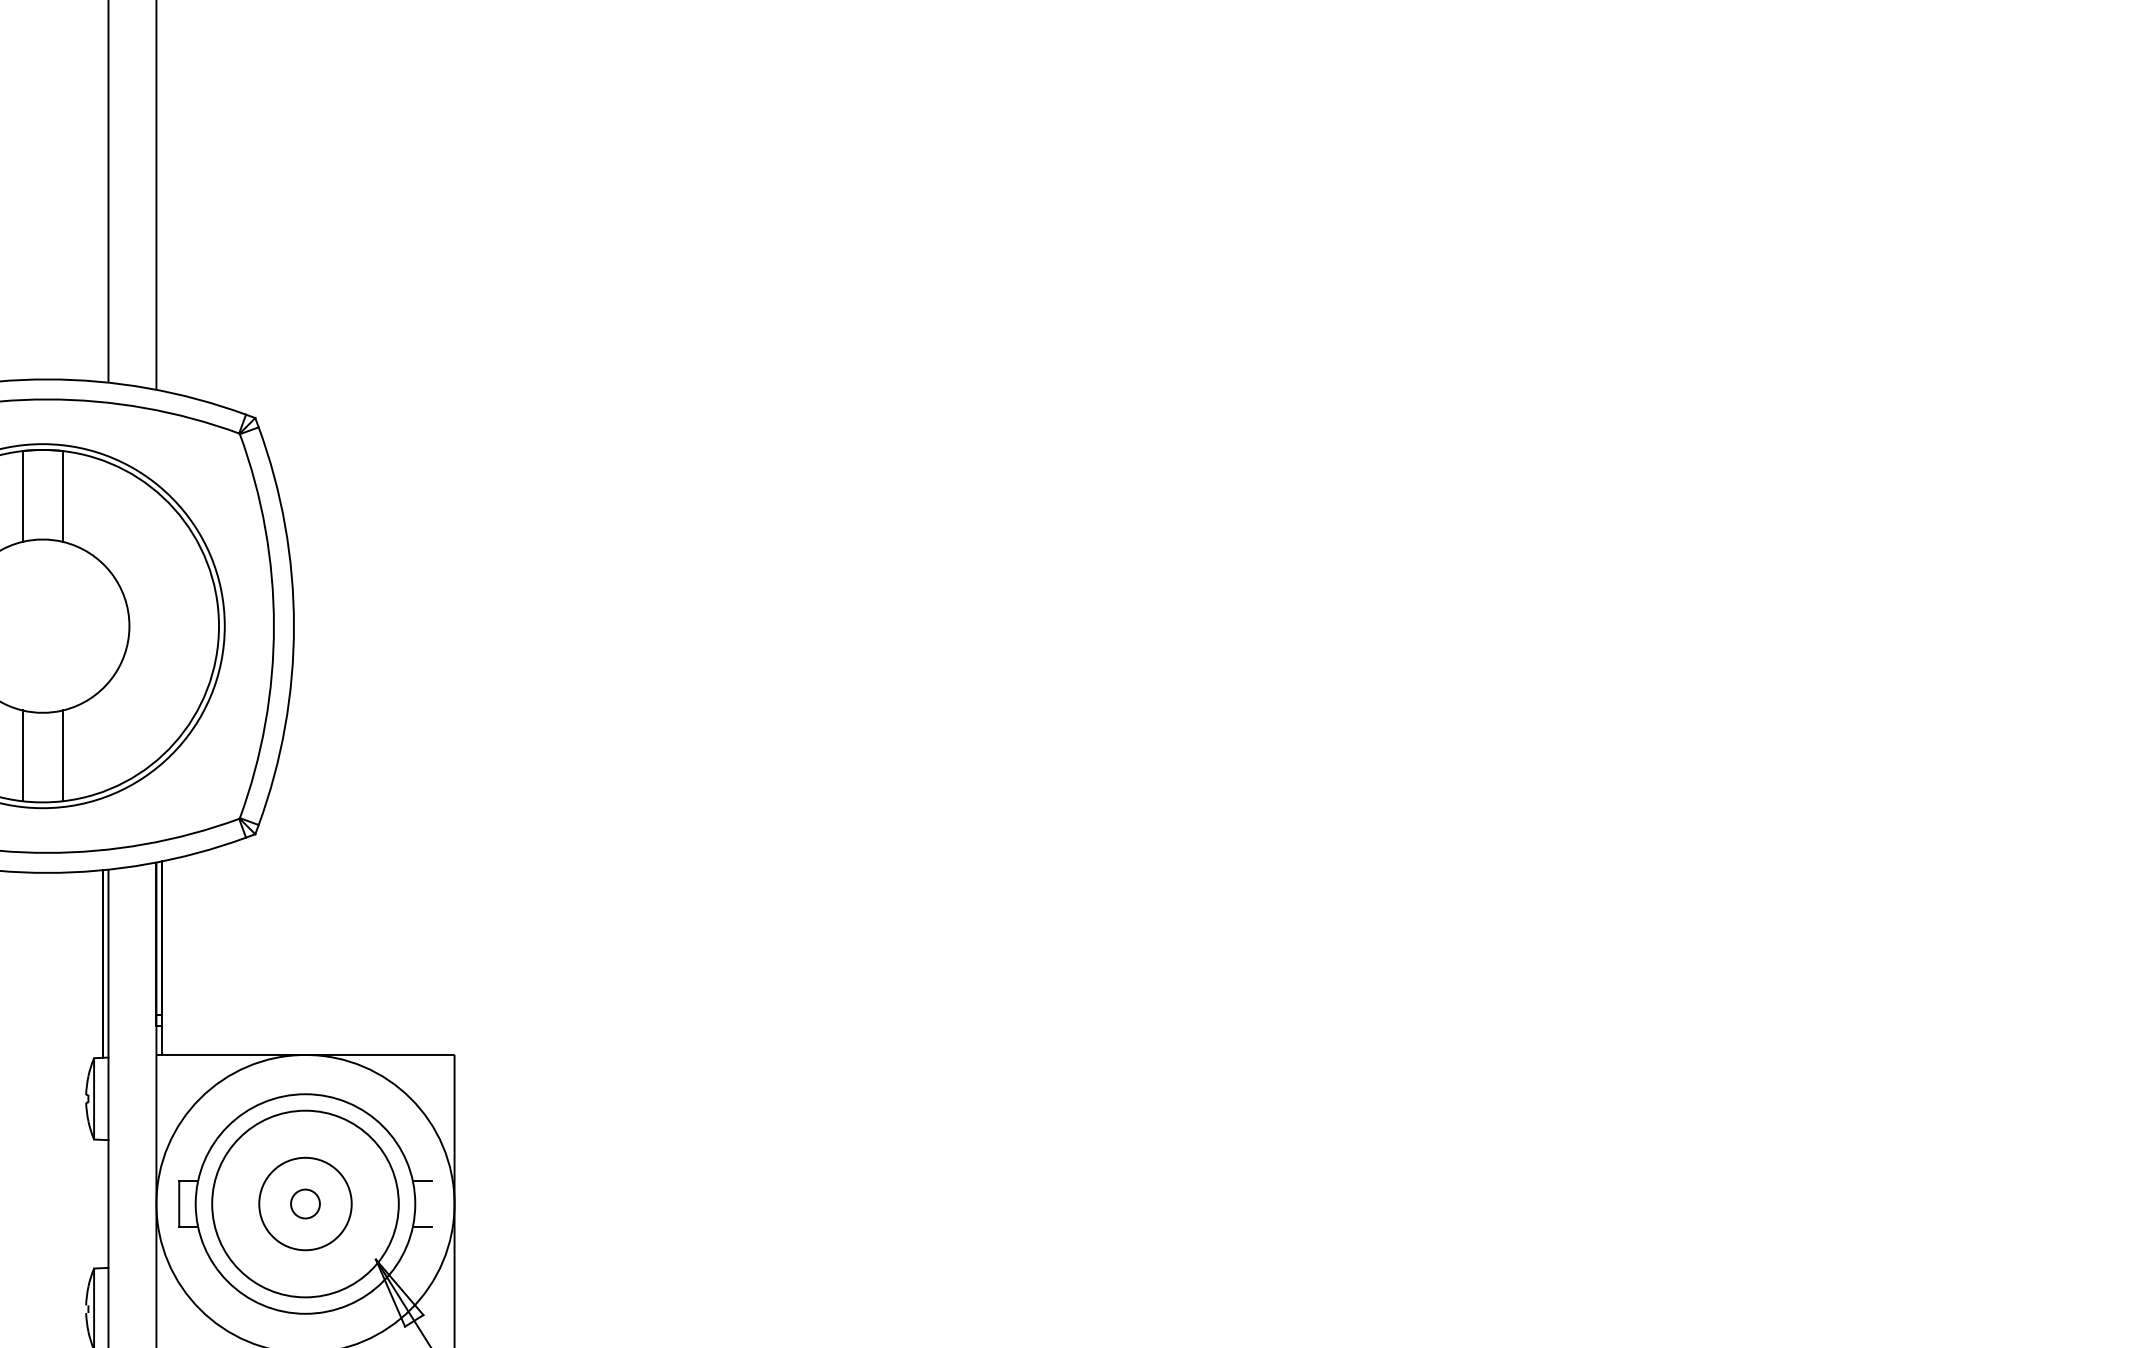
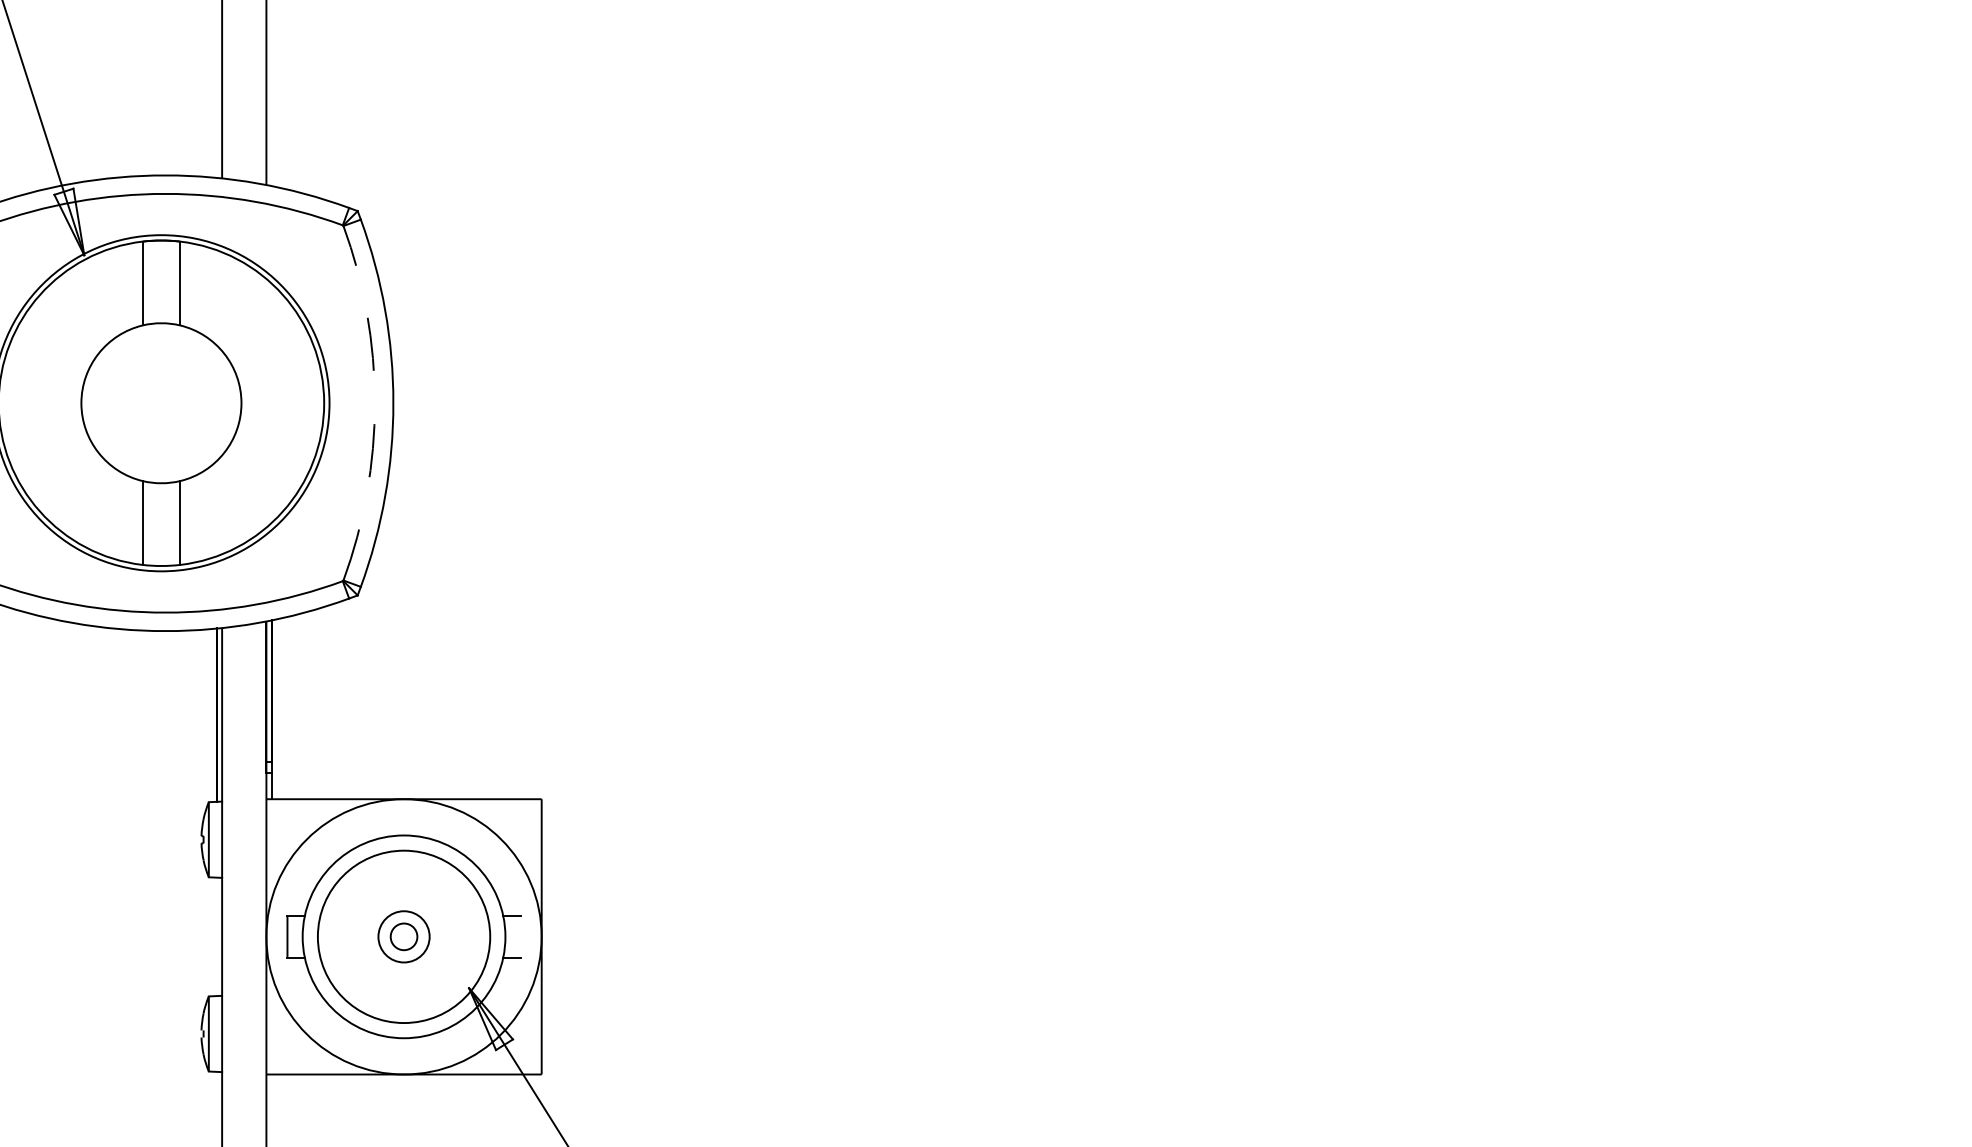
arc: (273, 626) -> (374, 403), solid -> dashed
circle: (305, 1203) -> (404, 936), size x0.6

